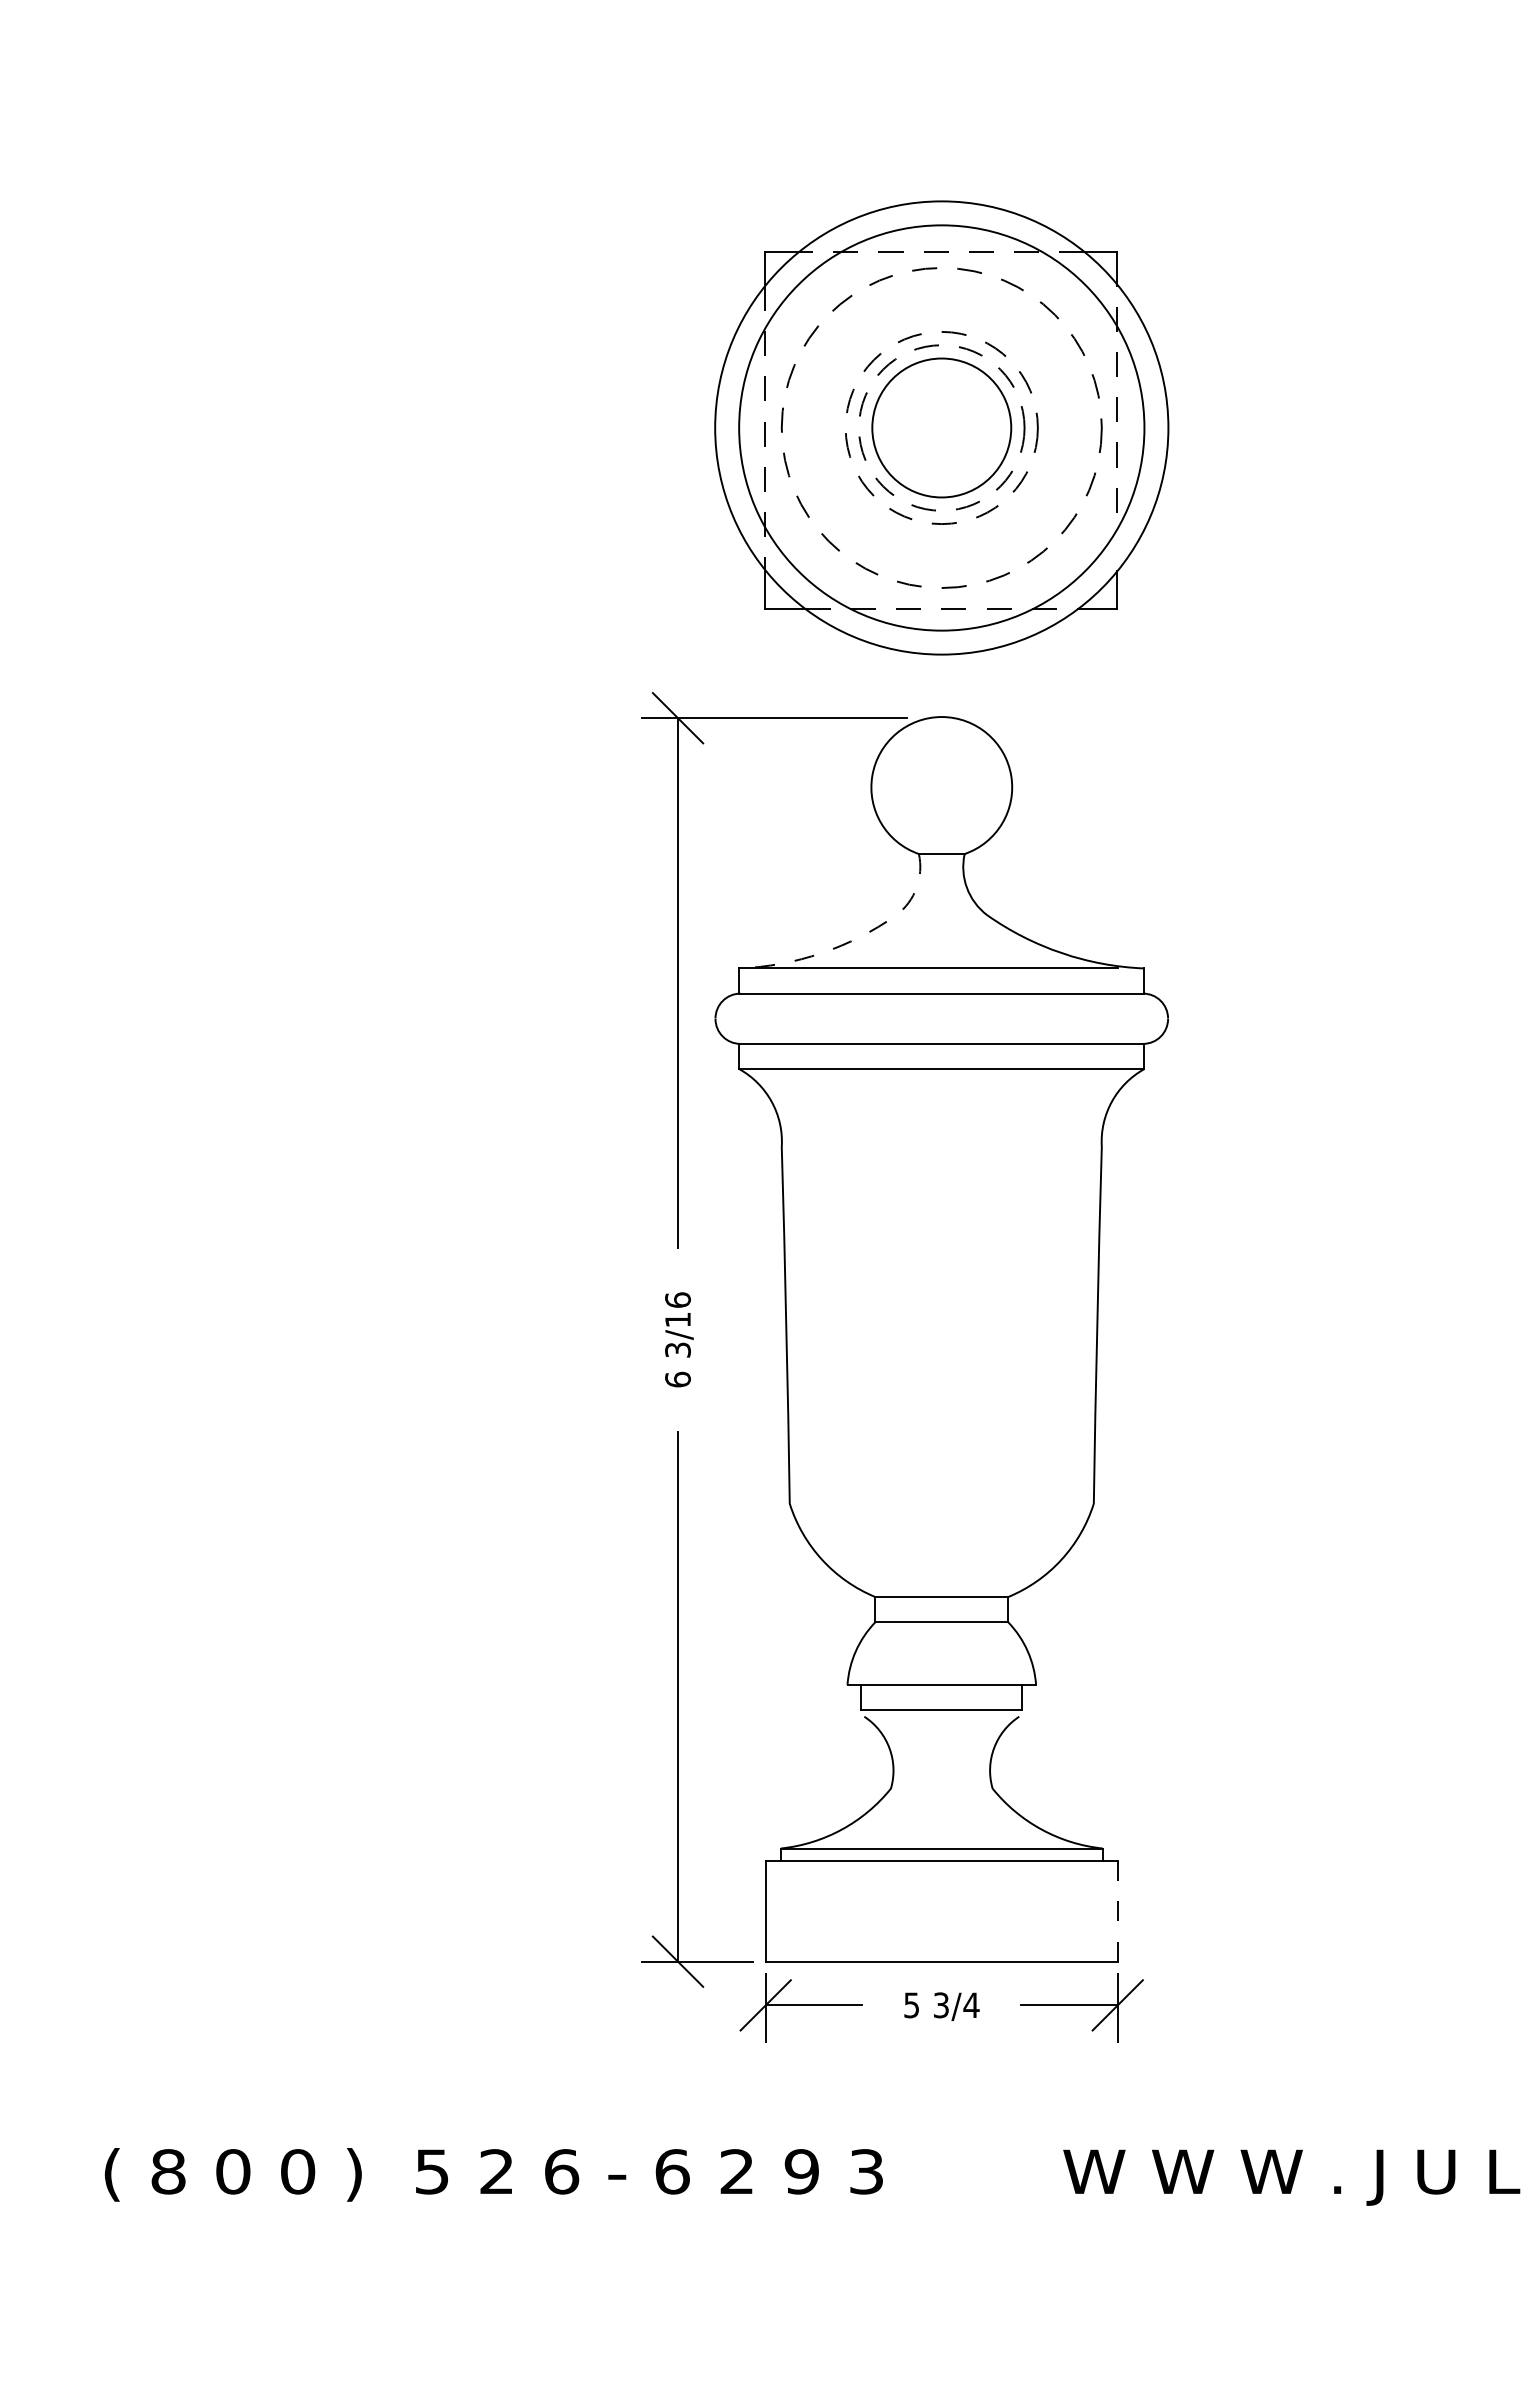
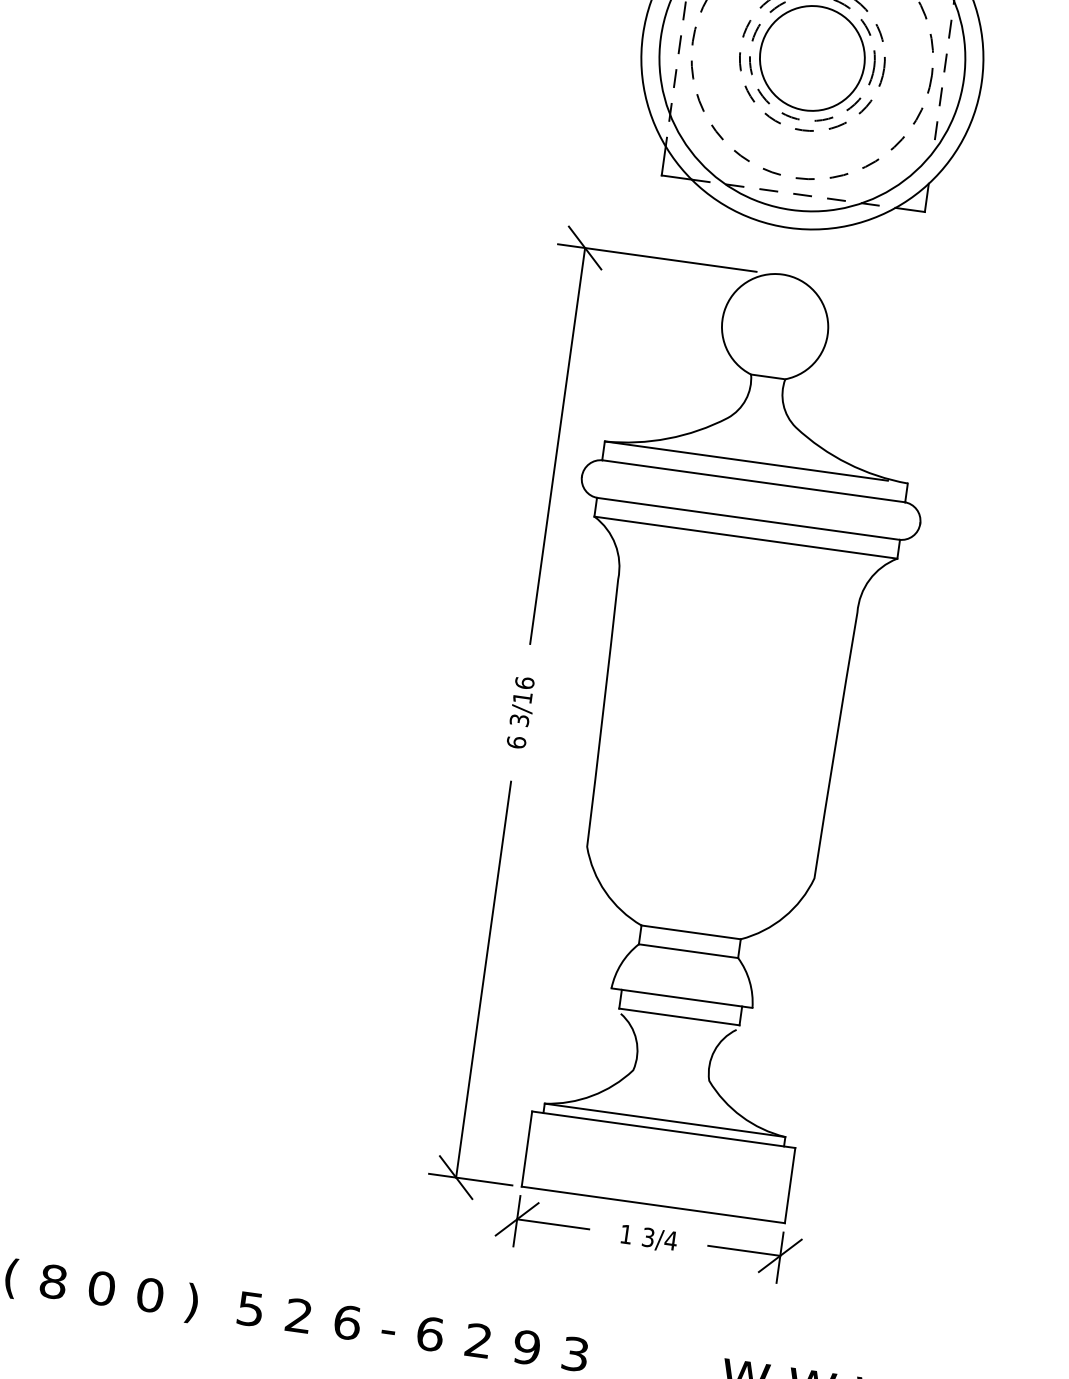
line: (860, 936) -> (698, 430), dashed -> solid
line: (1117, 1910) -> (789, 1184), dashed -> solid
text: (911, 2005) -> (626, 1234), 5 -> 1

